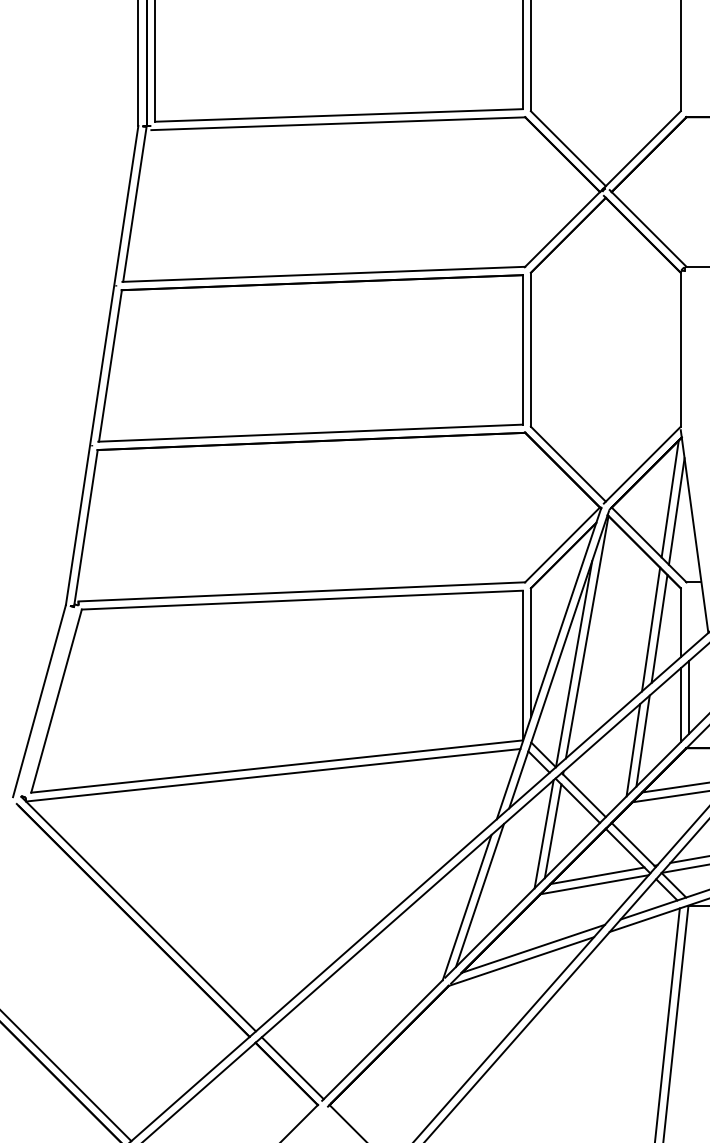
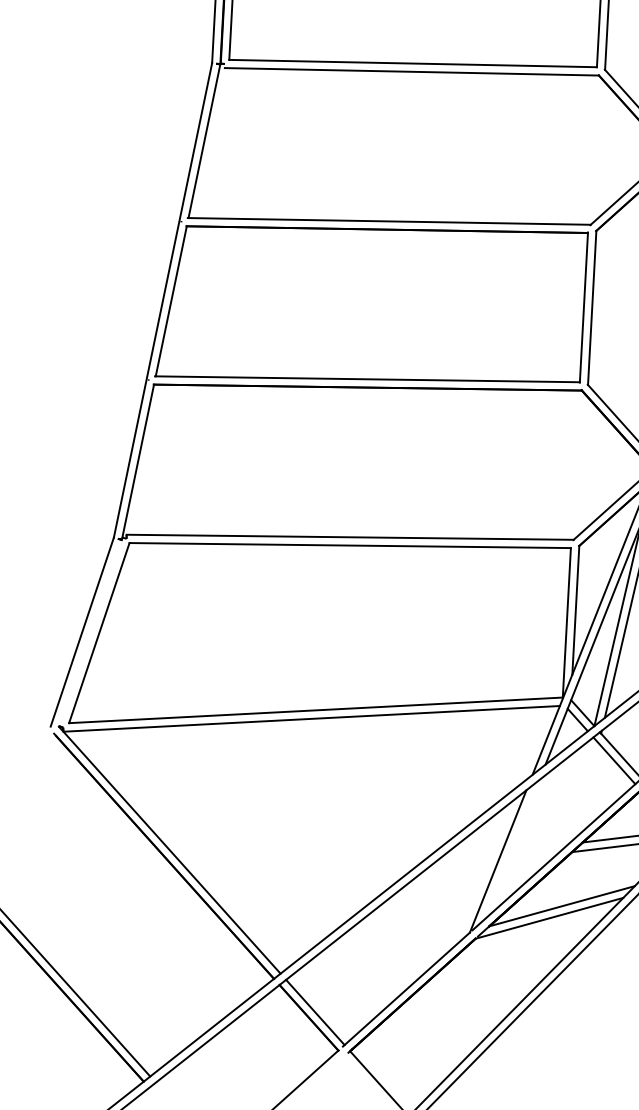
line: (552, 831) -> (587, 790), removed
line: (543, 834) -> (578, 792), removed
line: (479, 895) -> (511, 850), removed

